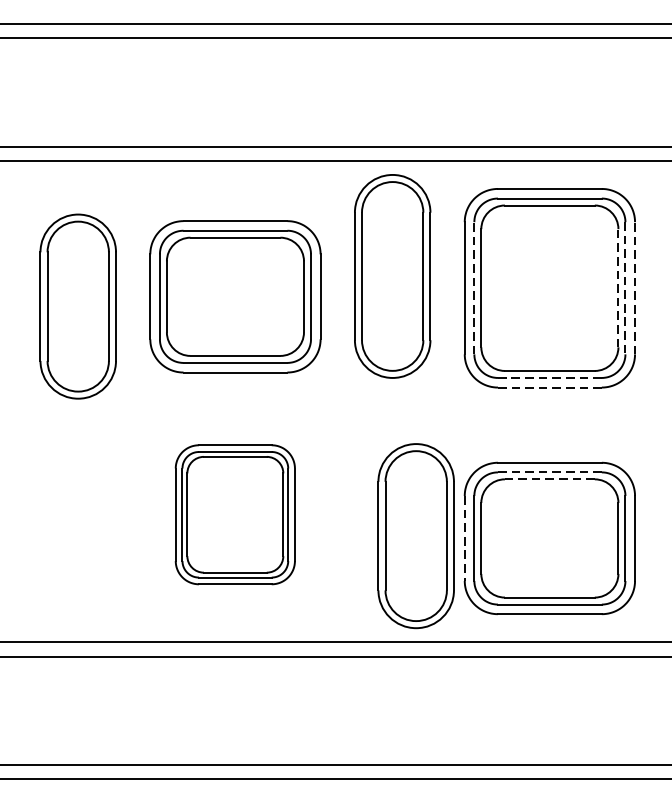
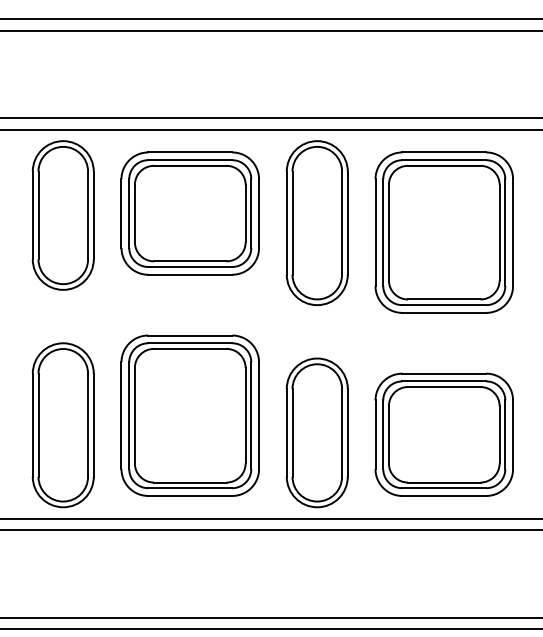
line: (474, 288) -> (383, 232), dashed -> solid
line: (618, 288) -> (499, 232), dashed -> solid
line: (635, 288) -> (513, 232), dashed -> solid
line: (625, 289) -> (505, 233), dashed -> solid
part: (234, 296) -> (189, 213), moved
part: (77, 306) -> (62, 215), moved
line: (550, 378) -> (444, 305), dashed -> solid
line: (550, 387) -> (444, 312), dashed -> solid
line: (550, 472) -> (444, 381), dashed -> solid
line: (548, 479) -> (443, 387), dashed -> solid
part: (234, 514) -> (189, 415), size x1.43
part: (77, 526) -> (62, 425), added
part: (415, 535) -> (316, 432), moved
line: (464, 539) -> (375, 435), dashed -> solid

